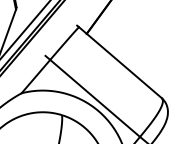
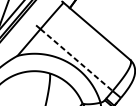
line: (95, 98) -> (76, 60), solid -> dashed

